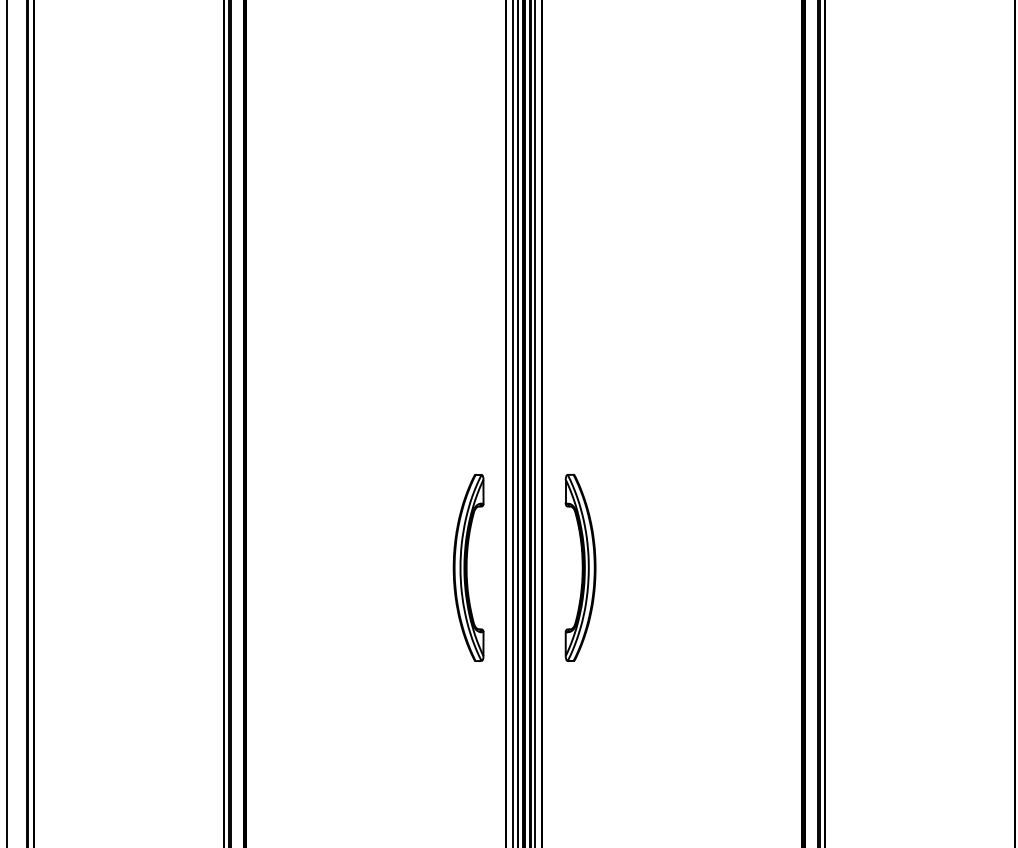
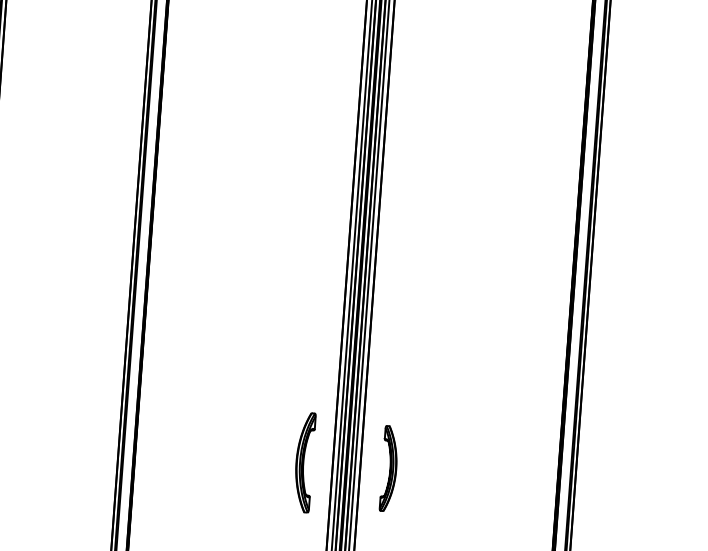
part: (468, 567) -> (304, 462), size x0.7
part: (580, 567) -> (389, 468), size x0.6

